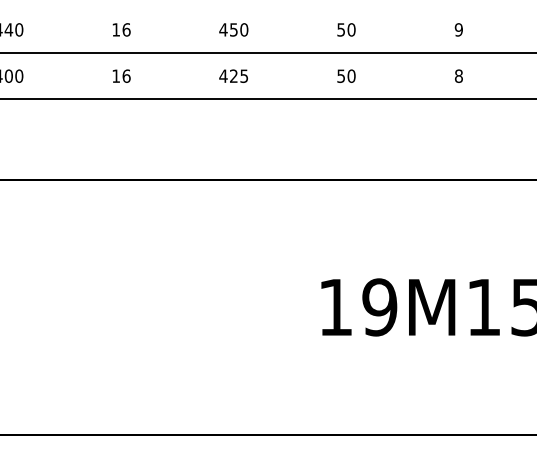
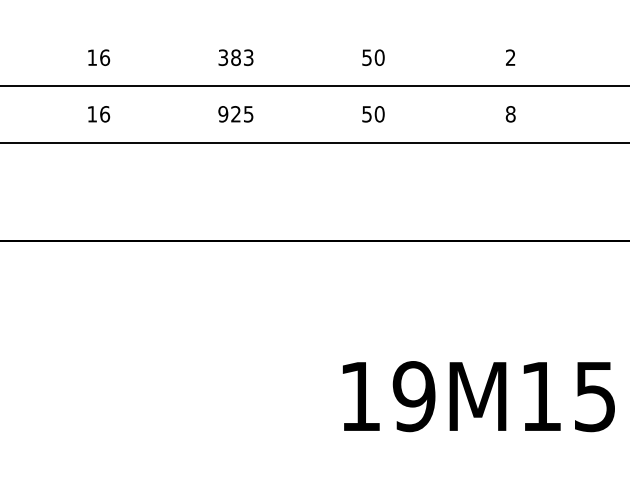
text: (233, 29) -> (235, 57), 450 -> 383
text: (458, 29) -> (510, 57), 9 -> 2
text: (223, 75) -> (223, 113), 425 -> 925

